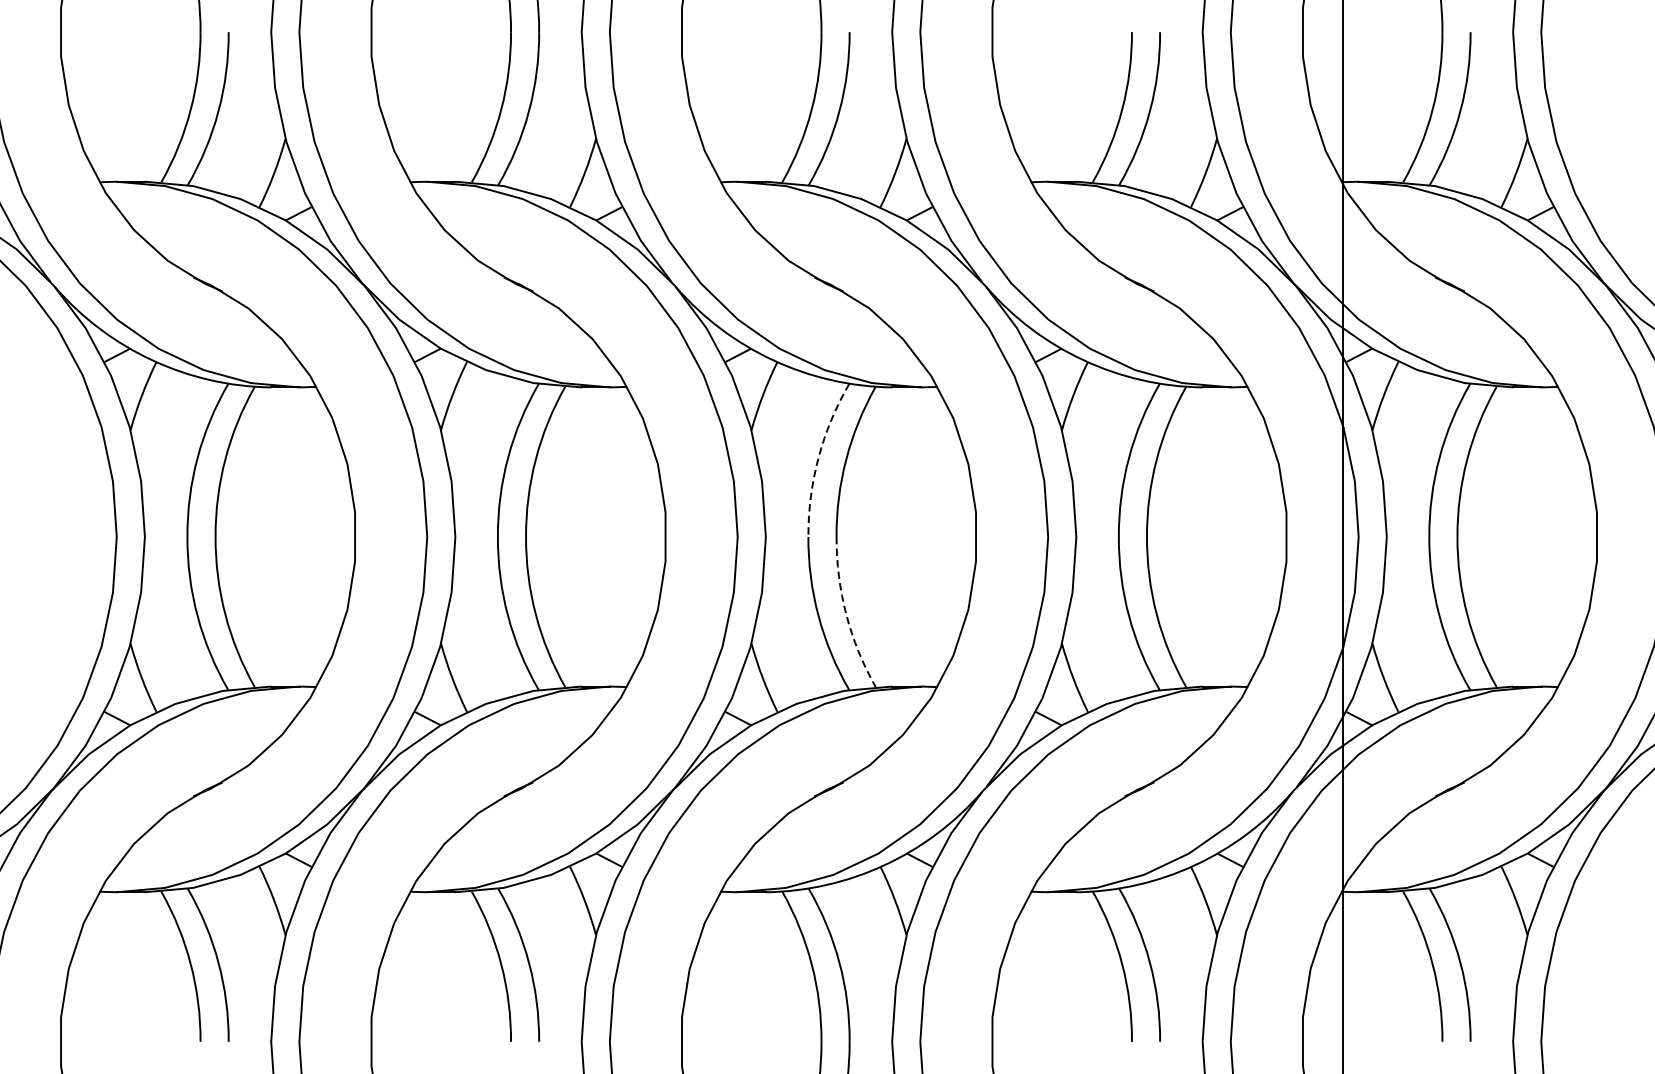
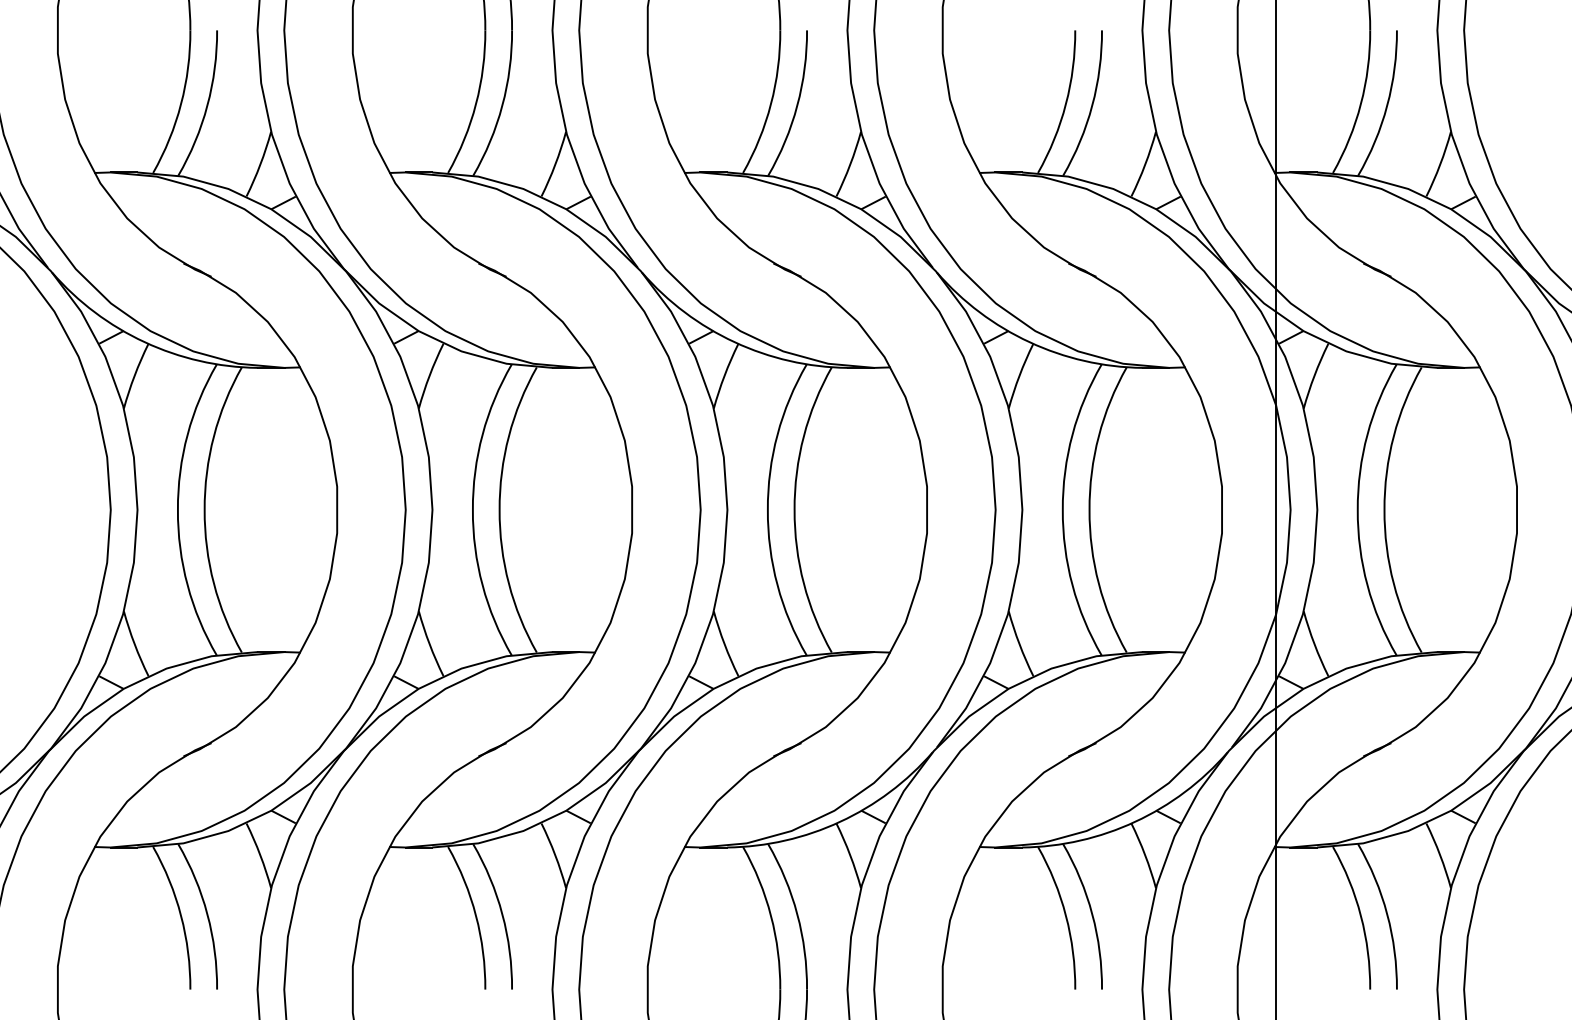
arc: (818, 457) -> (777, 434), dashed -> solid
arc: (845, 614) -> (803, 583), dashed -> solid

